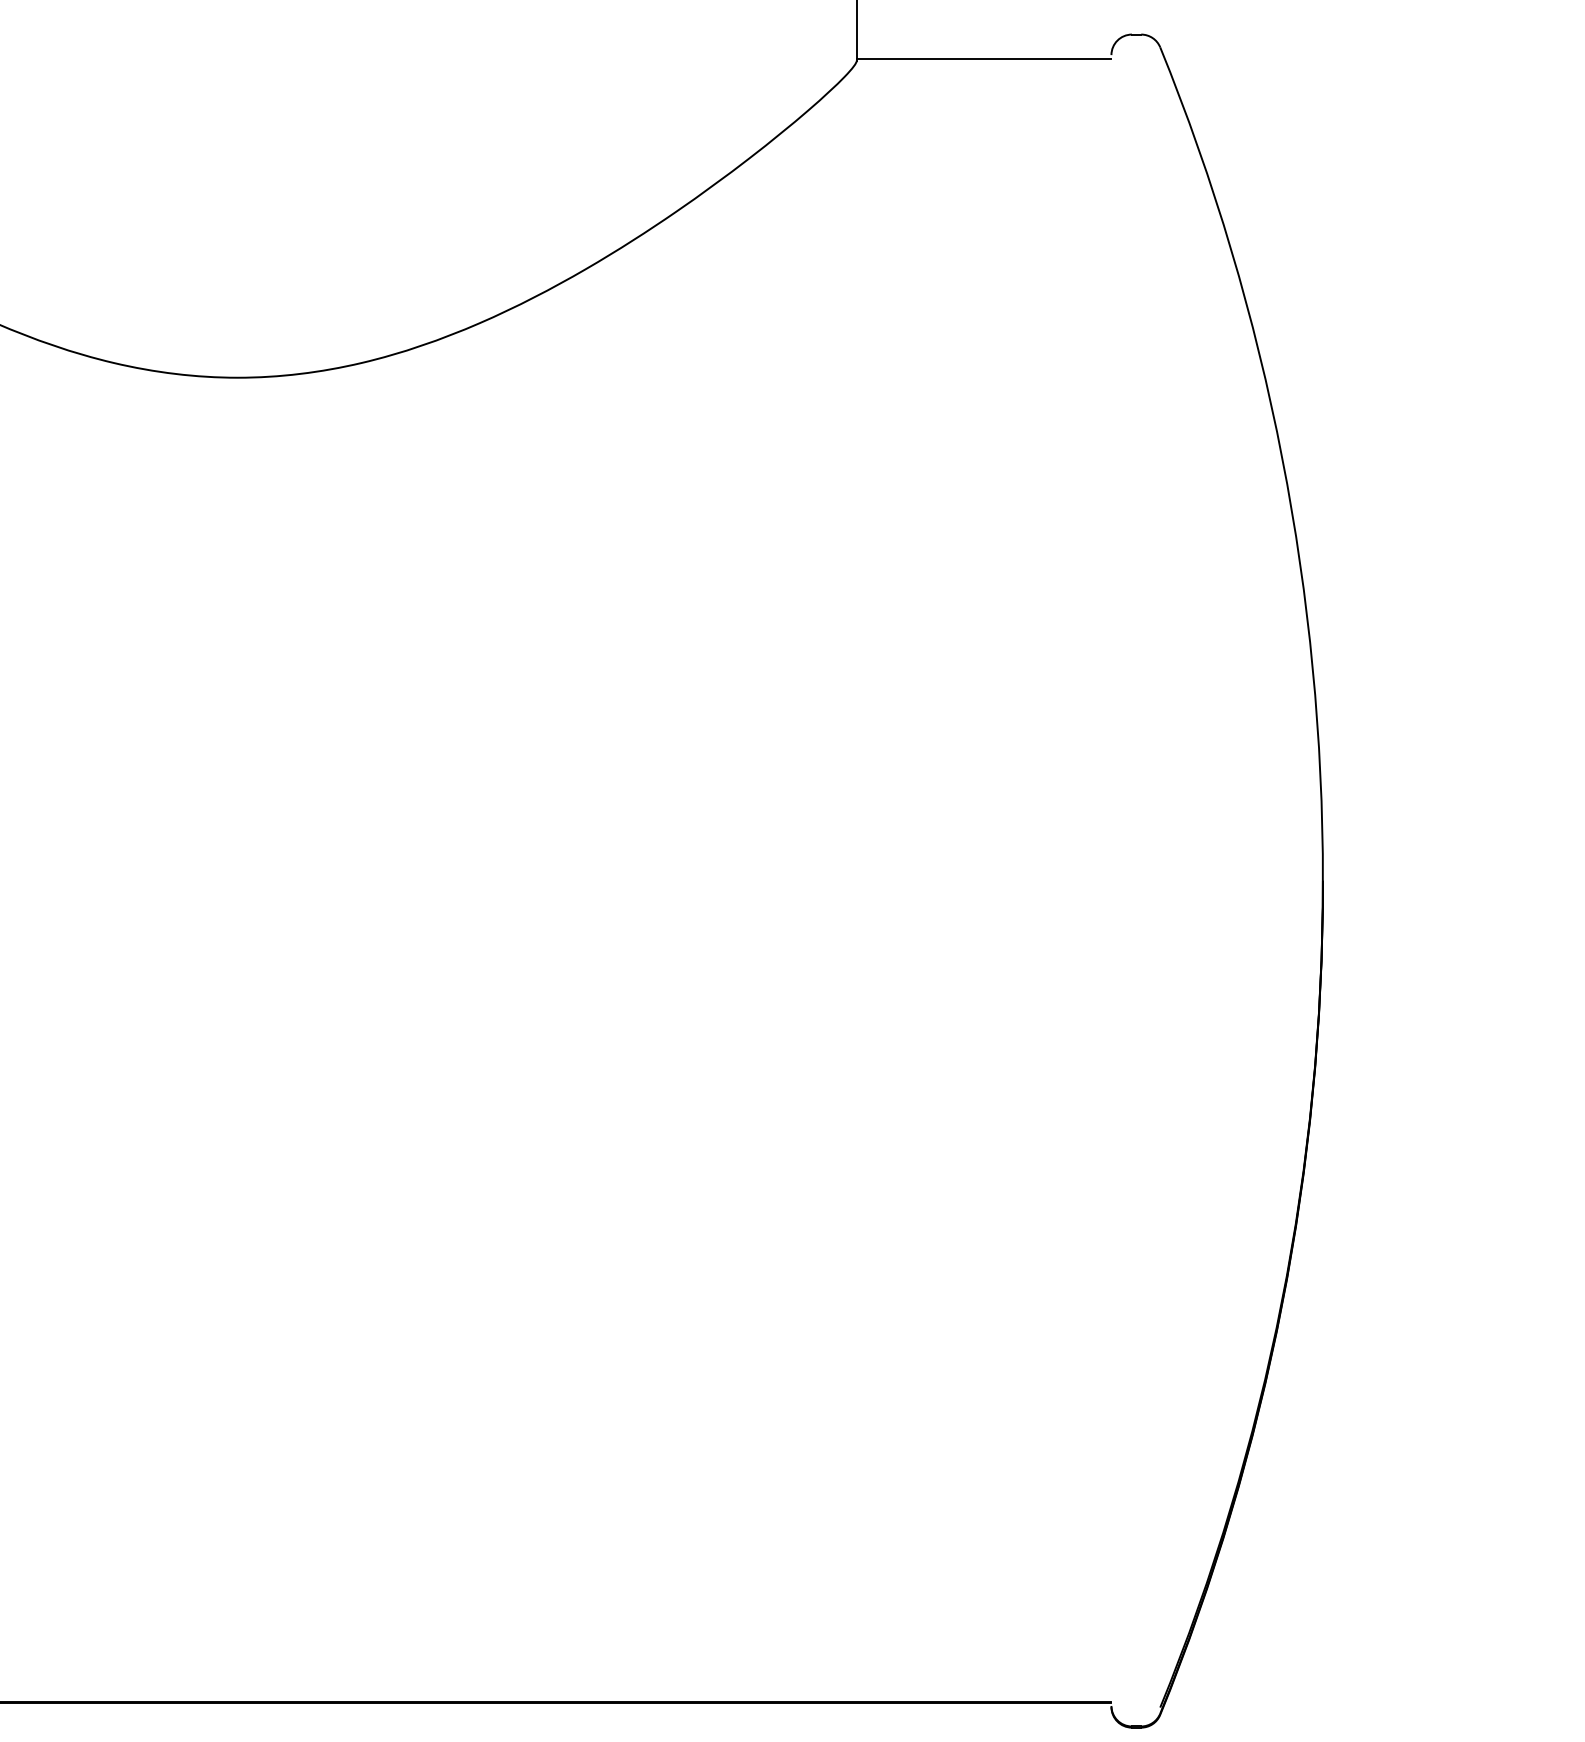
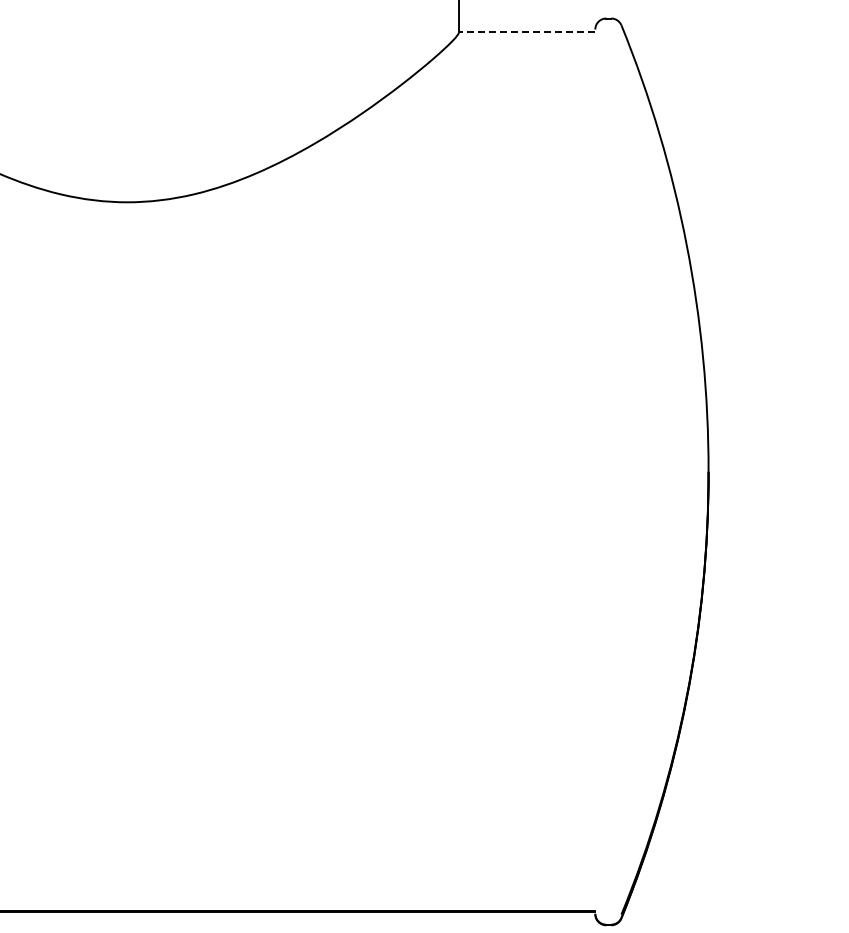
line: (982, 58) -> (526, 31), solid -> dashed

